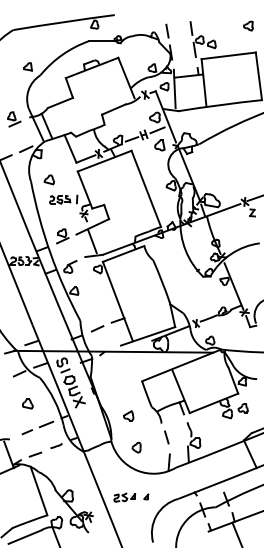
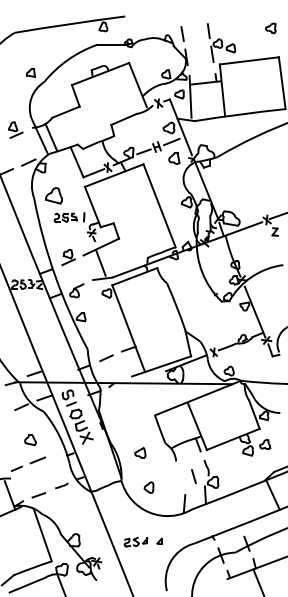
part: (48, 179) -> (53, 195), size x1.6
part: (36, 427) -> (27, 463), moved
line: (166, 437) -> (193, 476), moved

